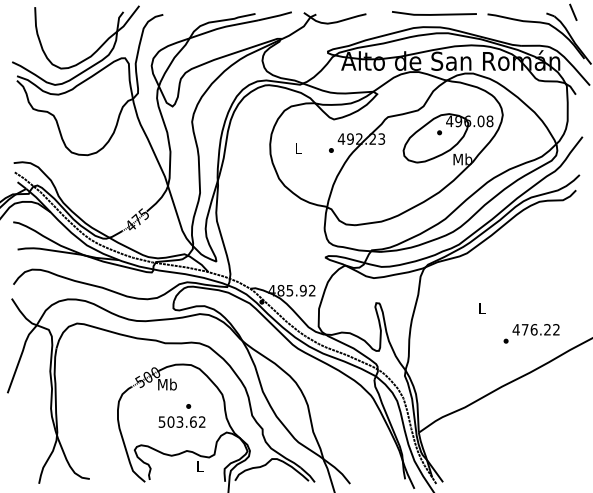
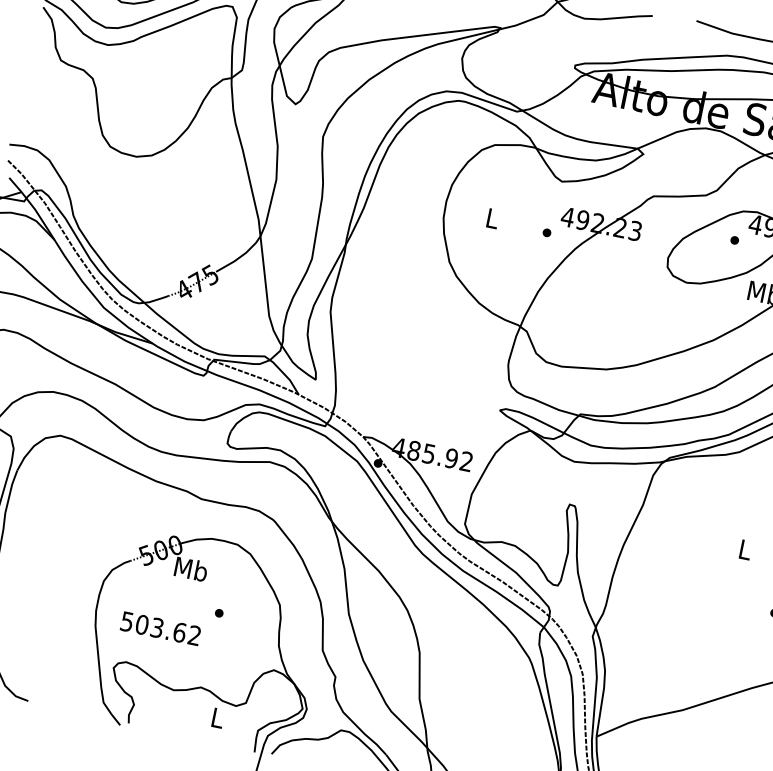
text: (181, 421) -> (160, 627), moved

